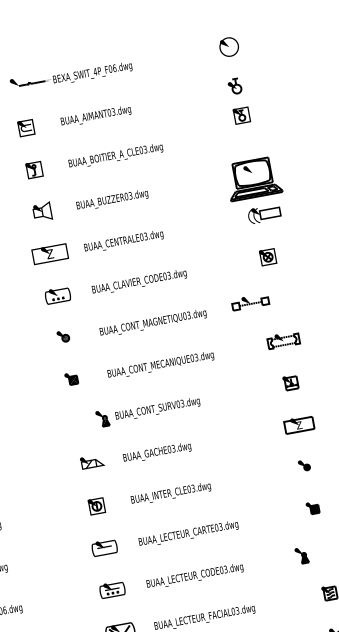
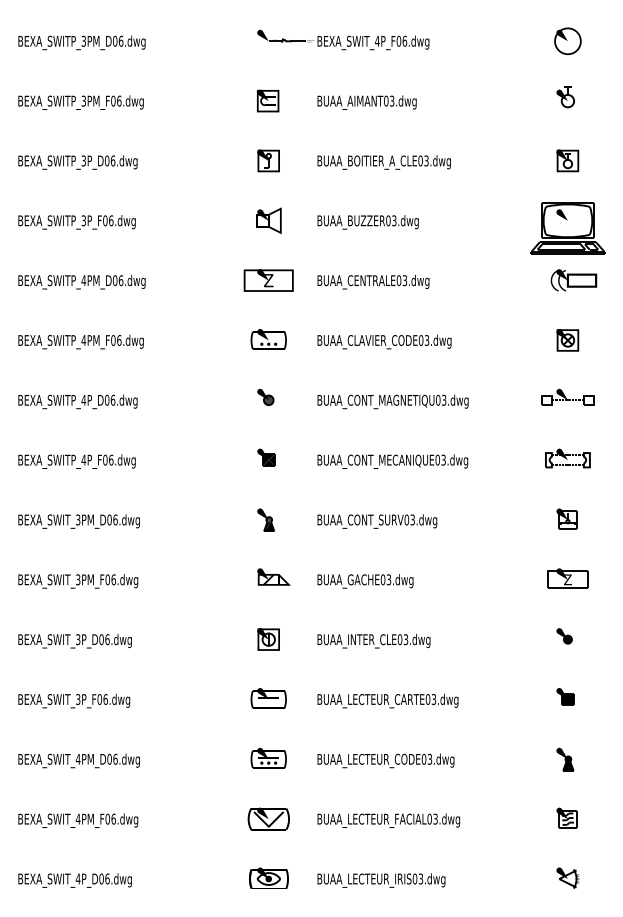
part: (241, 115) -> (567, 160), moved
part: (249, 301) -> (567, 396), moved
part: (102, 418) -> (265, 519), moved
part: (302, 555) -> (565, 759), moved

